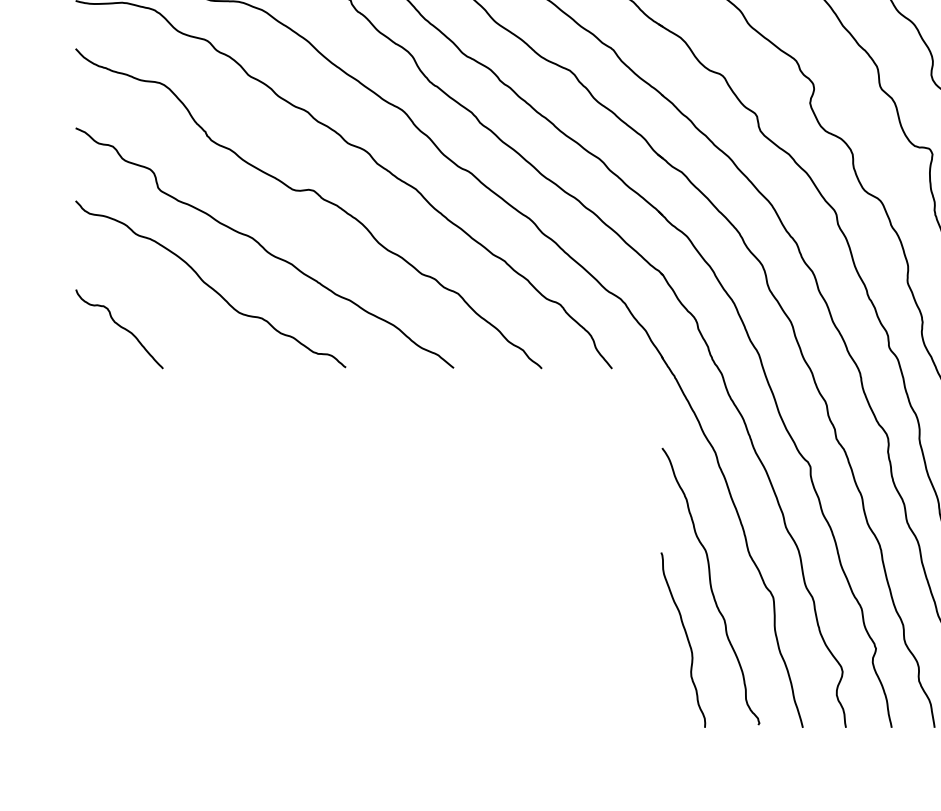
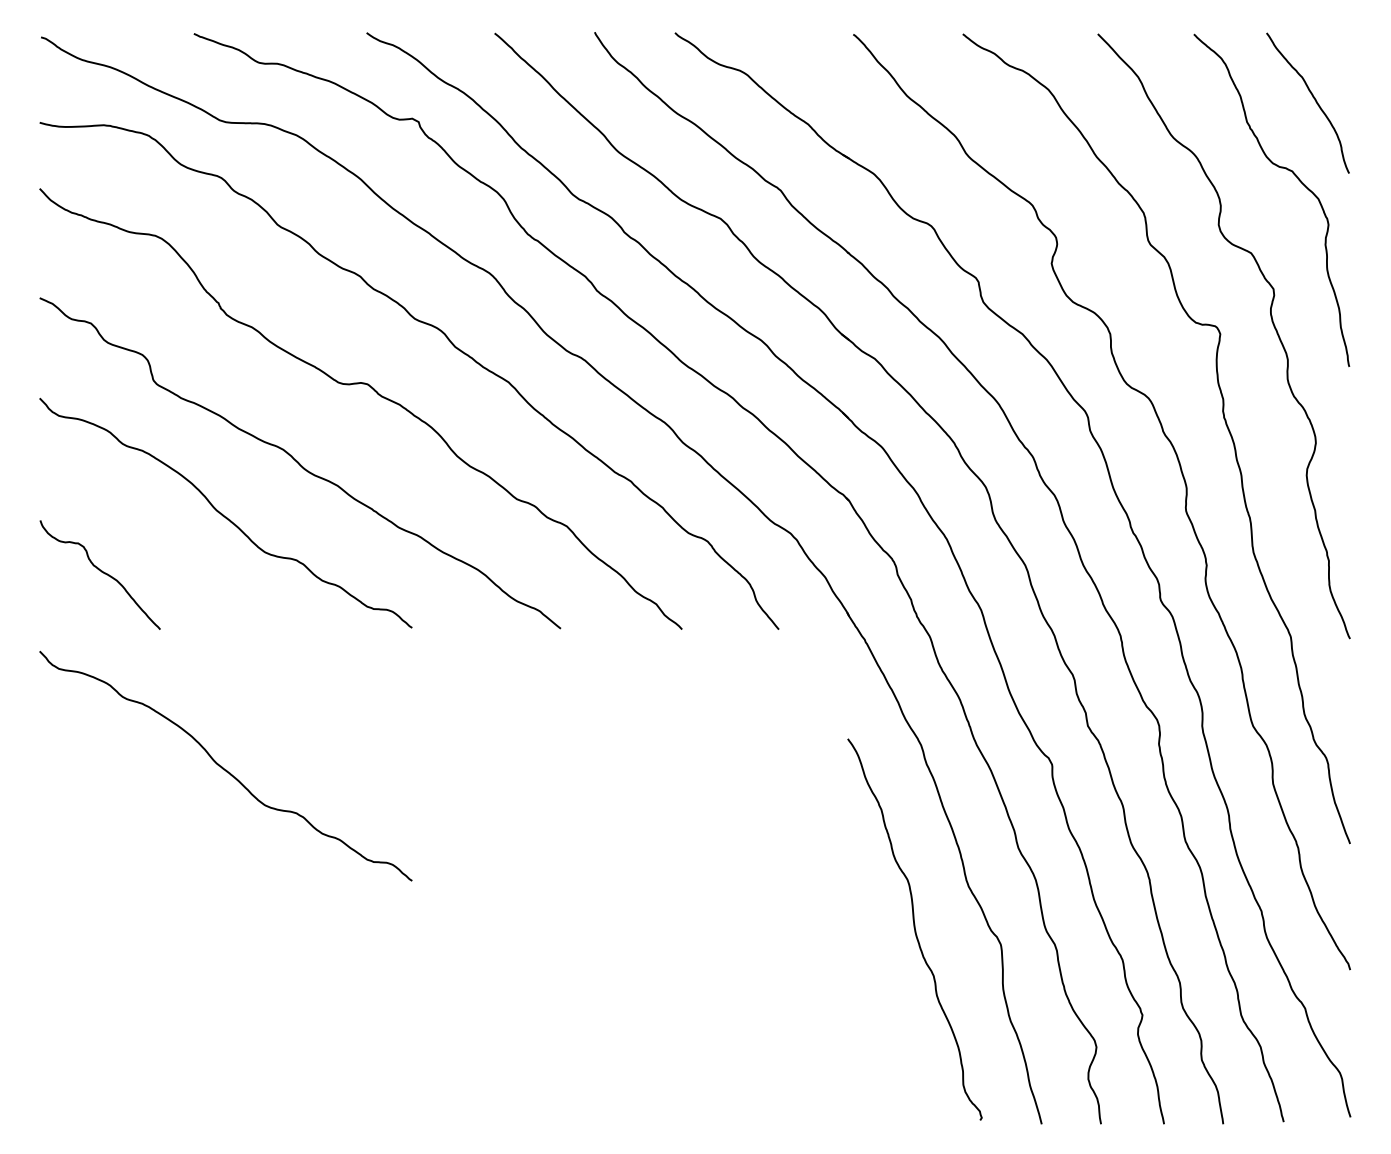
curve: (209, 468) -> (223, 767), added
curve: (686, 638) -> (881, 1000), removed

